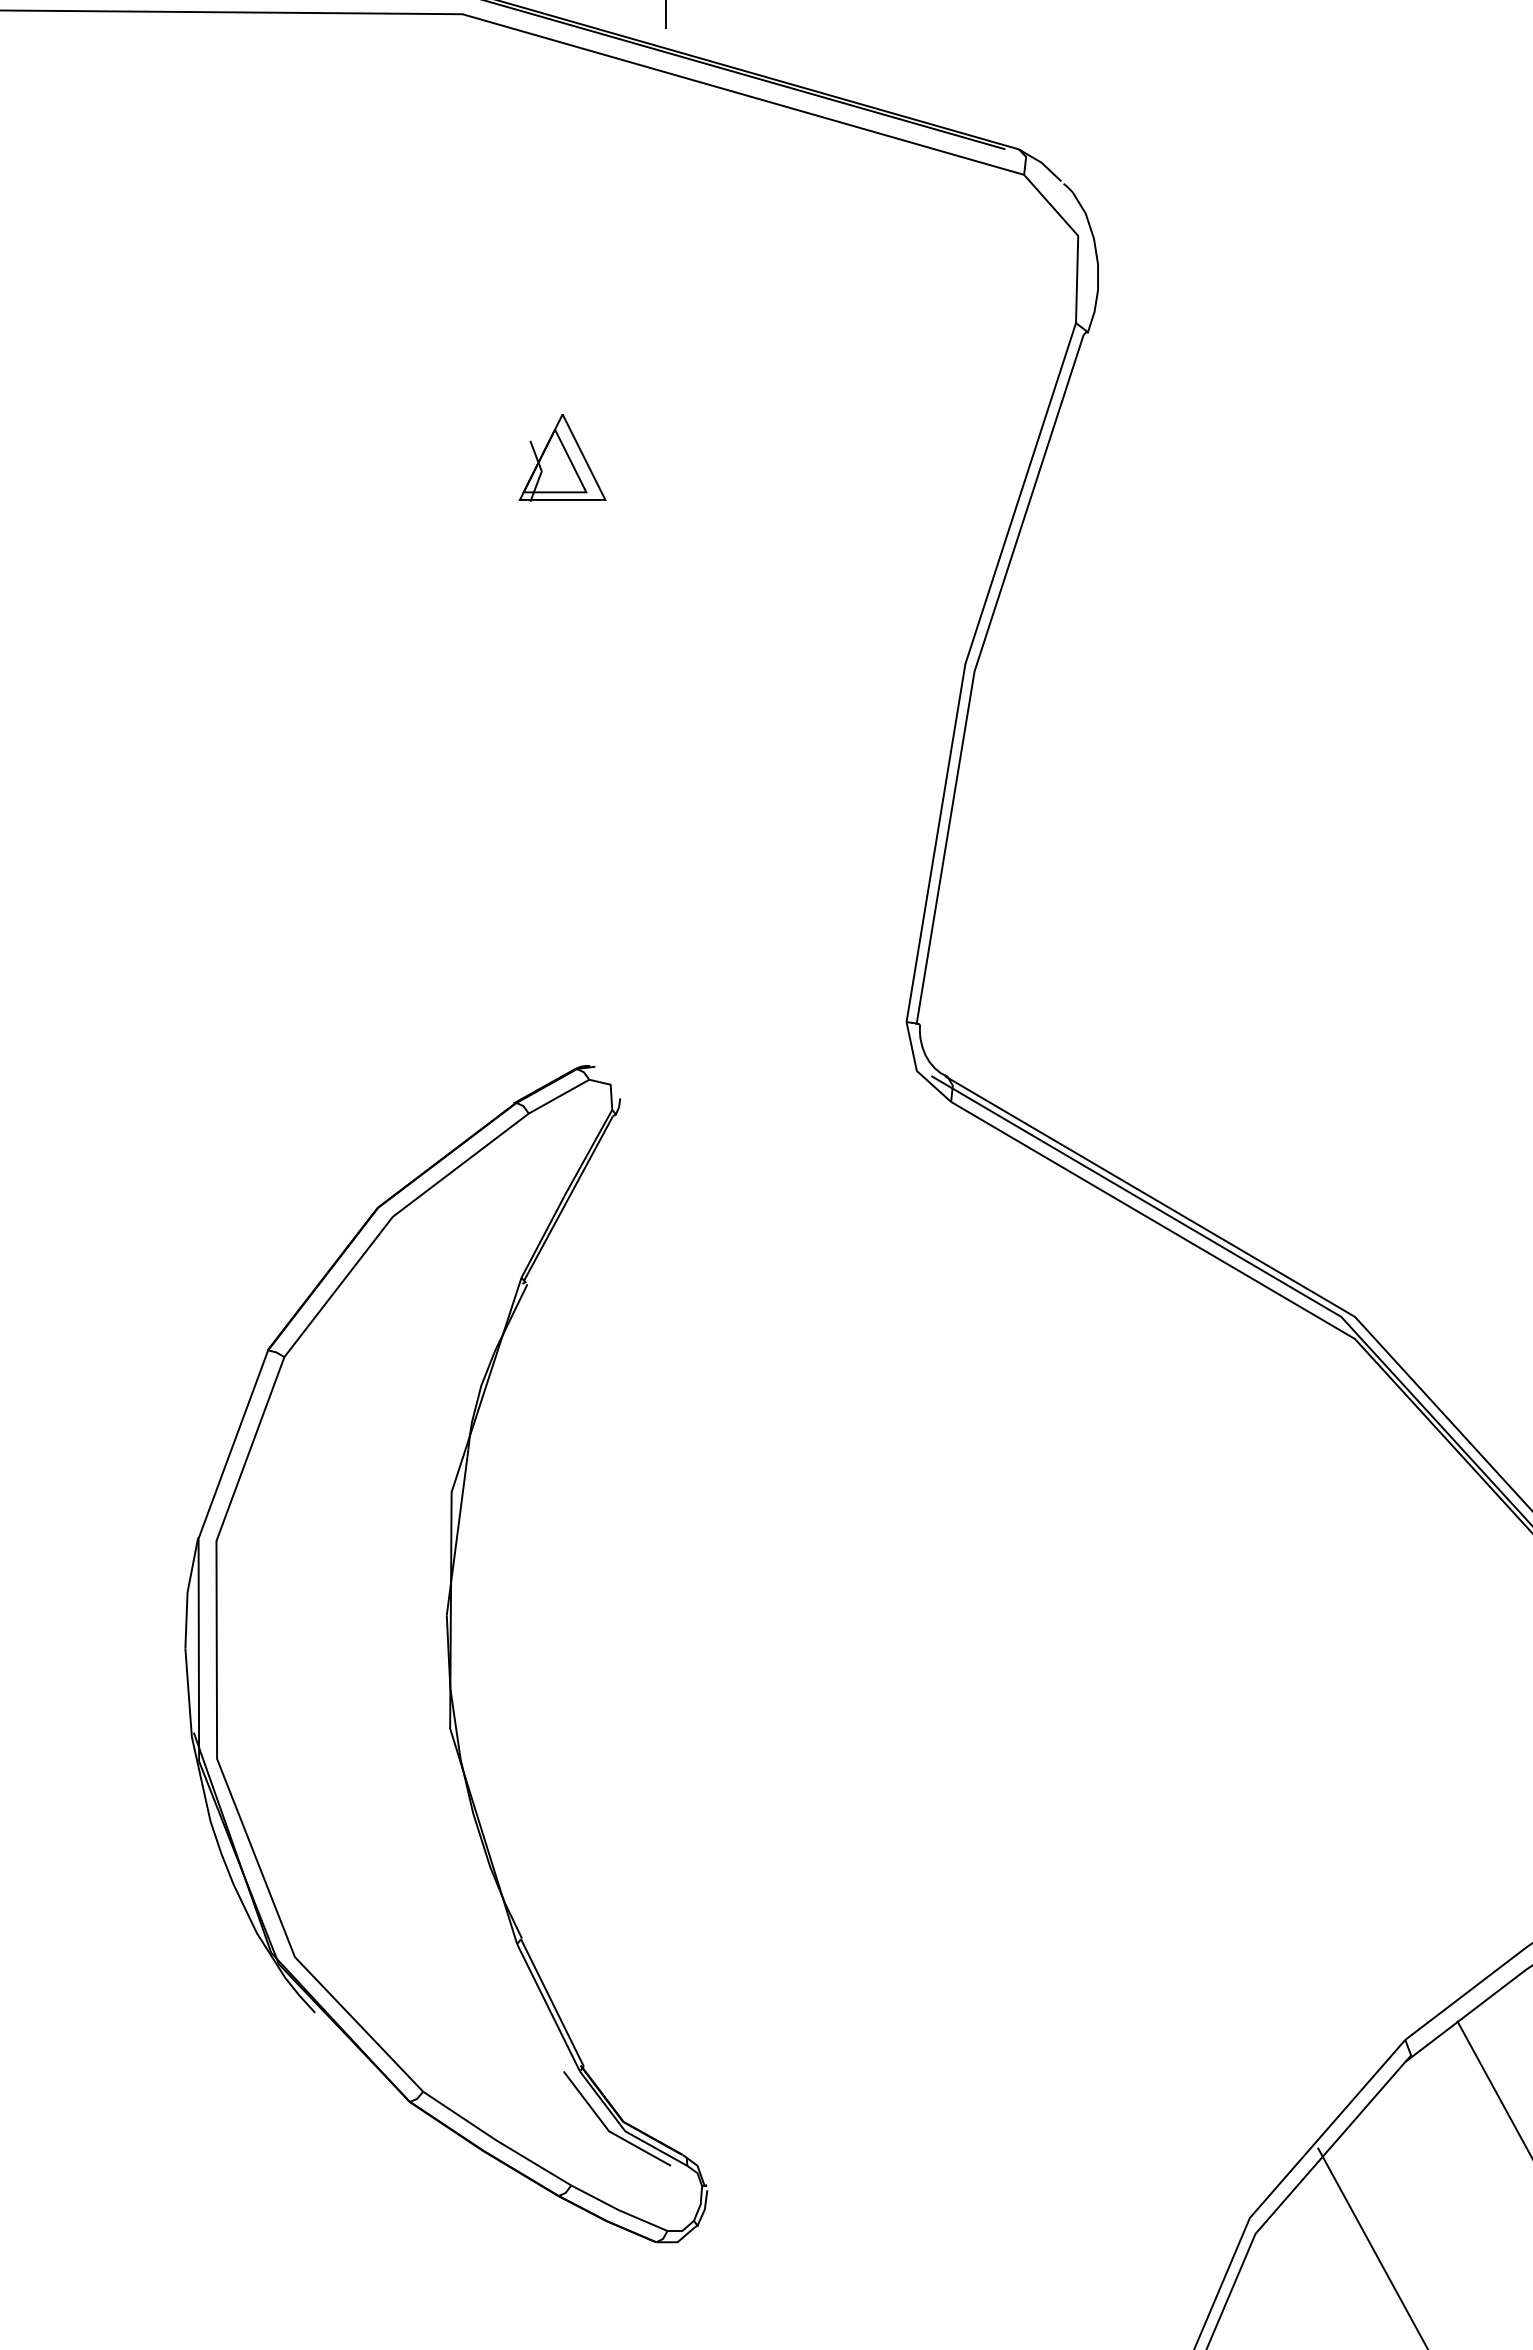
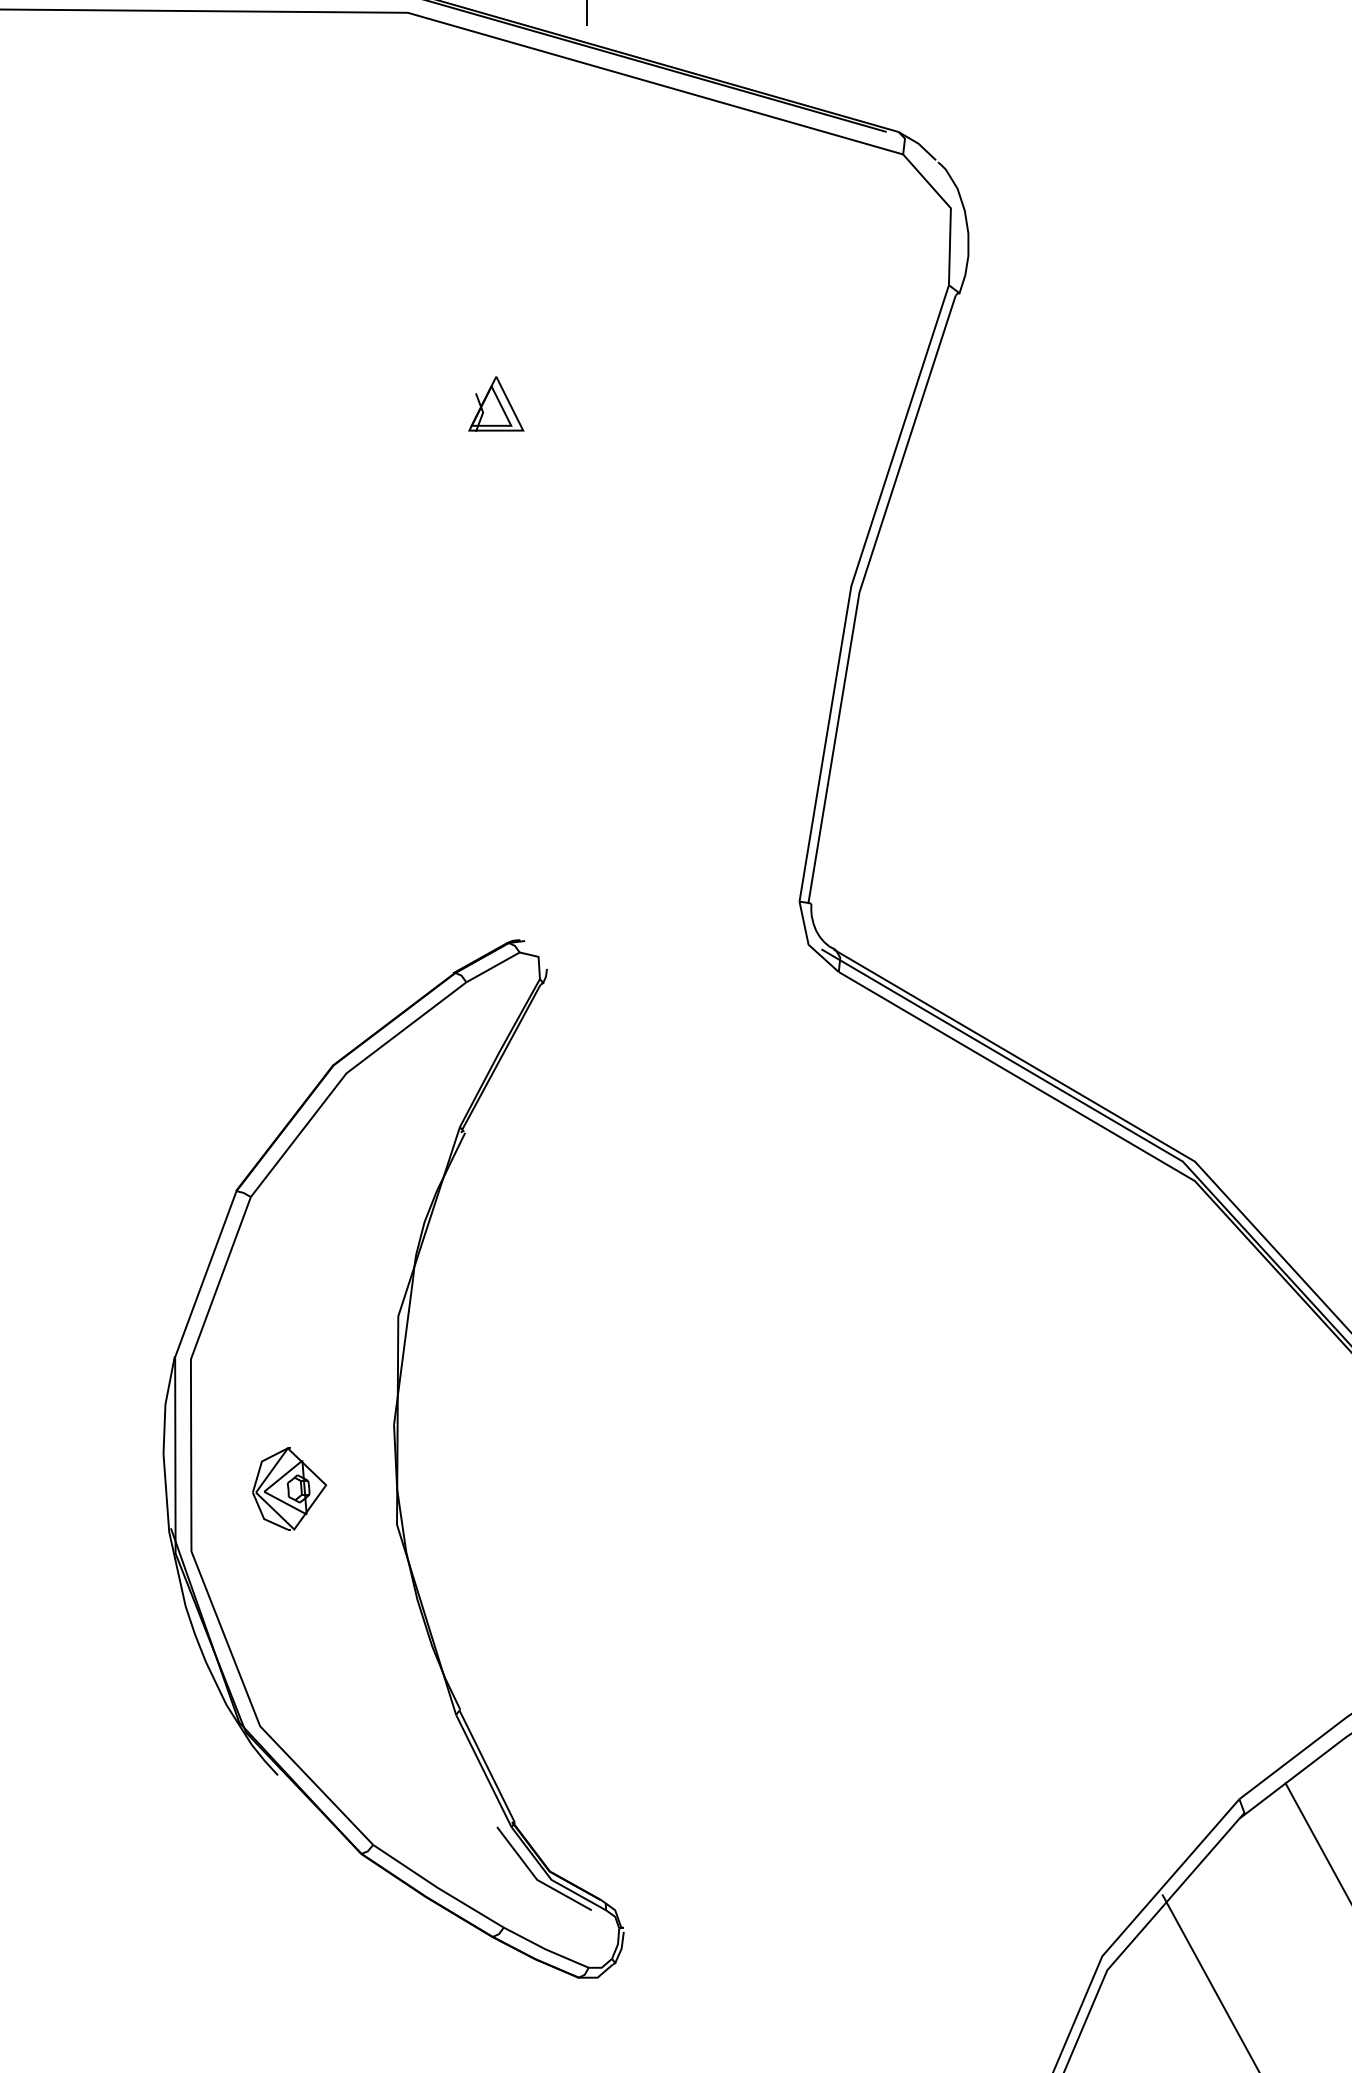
part: (562, 457) -> (496, 403), size x0.71
part: (328, 1687) -> (289, 1488), added

